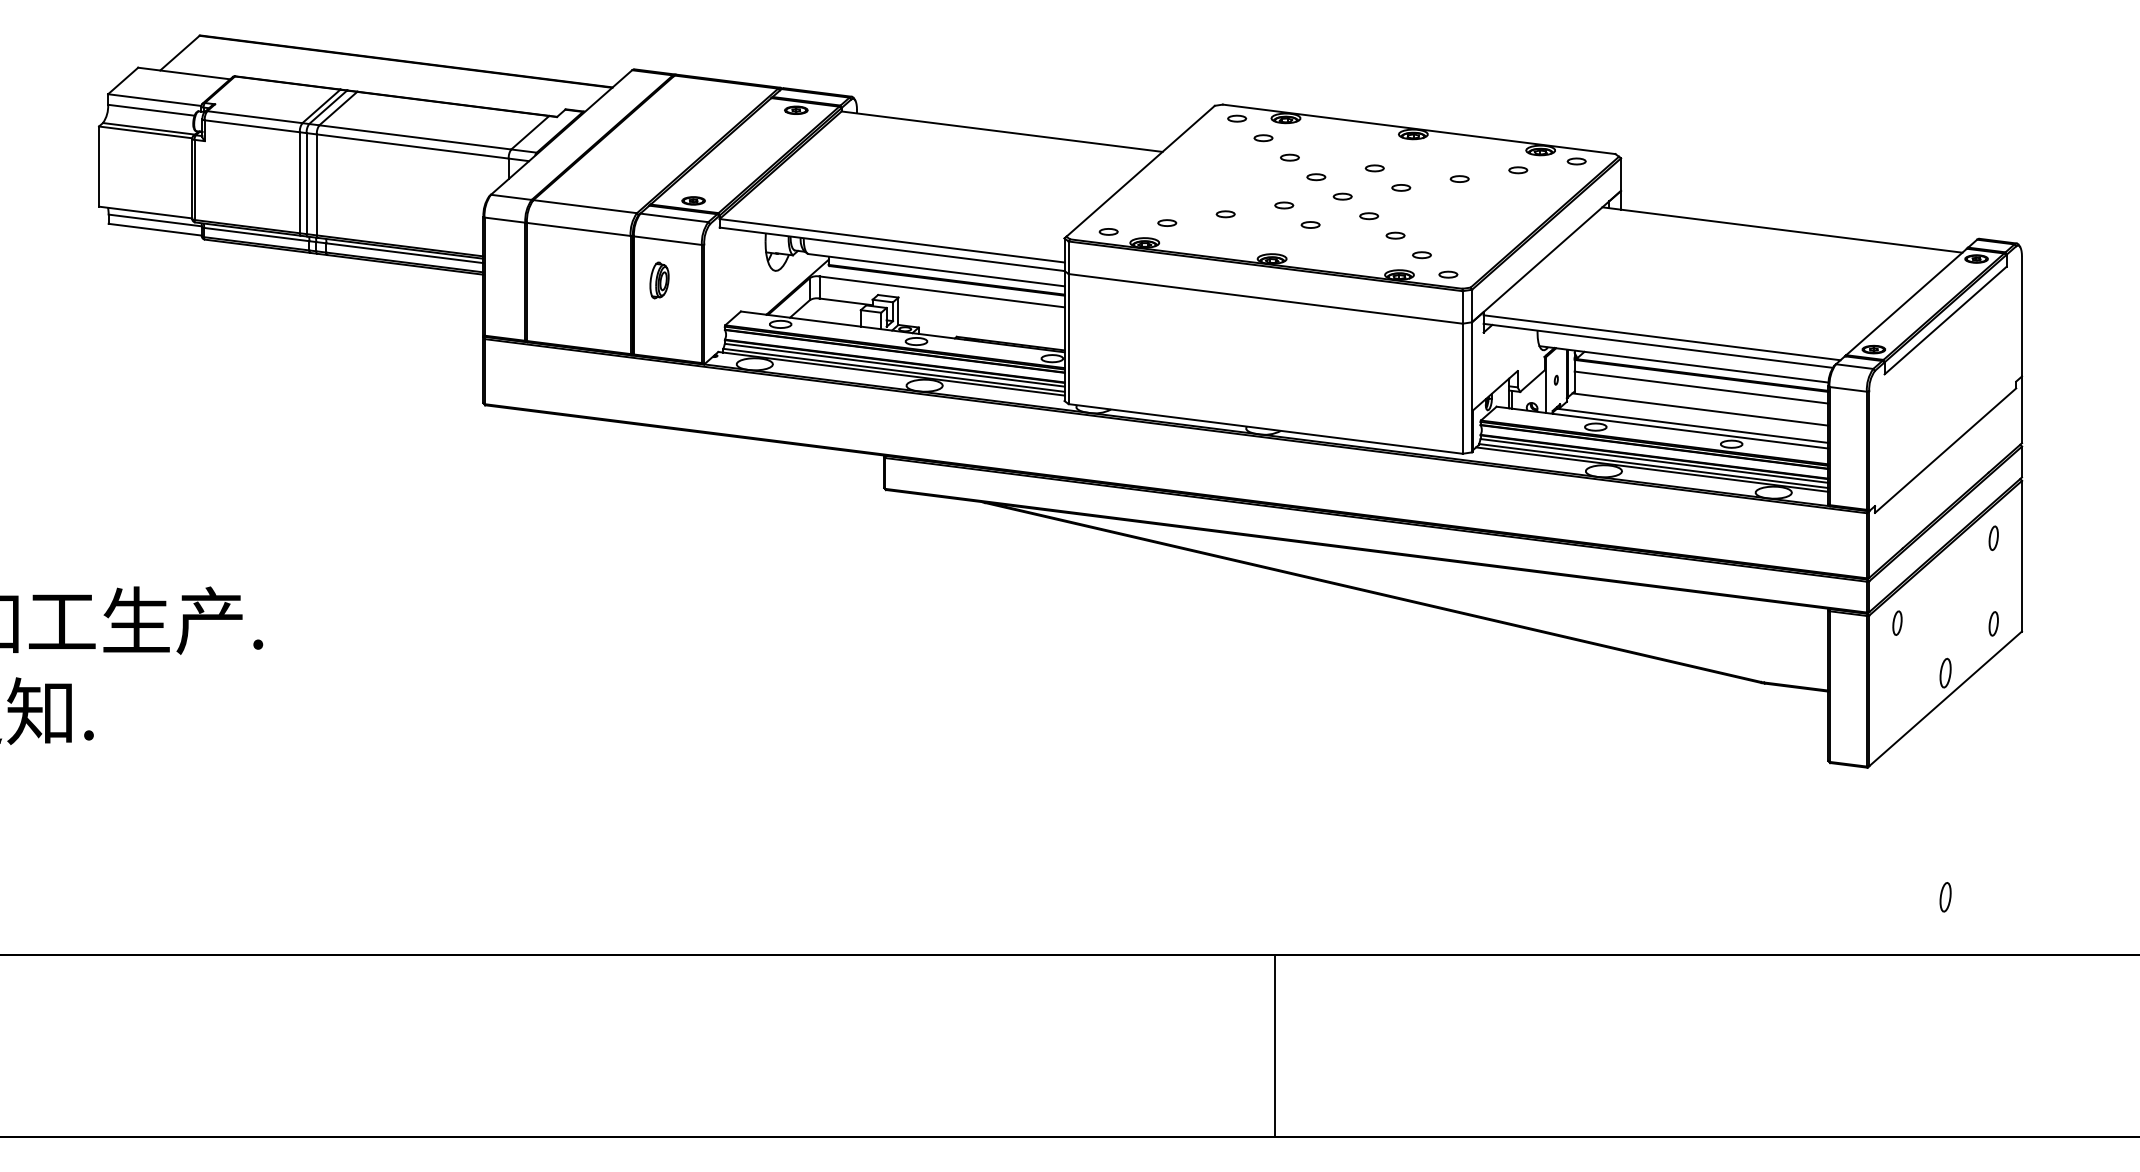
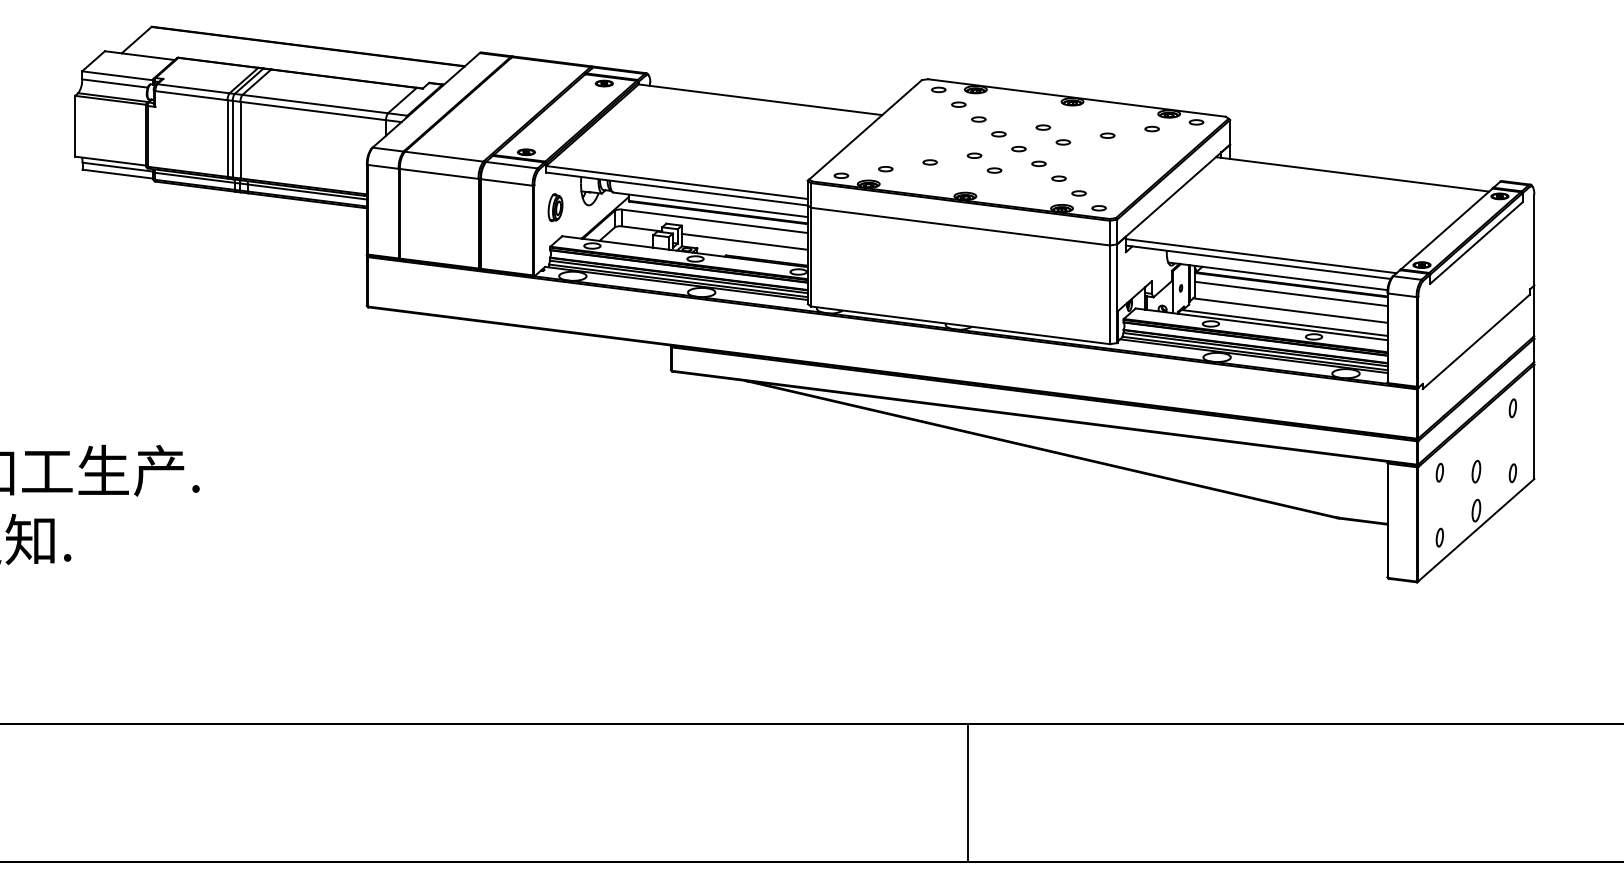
part: (659, 280) -> (555, 207), moved
line: (981, 318) -> (744, 241), added
part: (1896, 708) -> (1439, 537), added
part: (1945, 897) -> (1476, 471), moved

